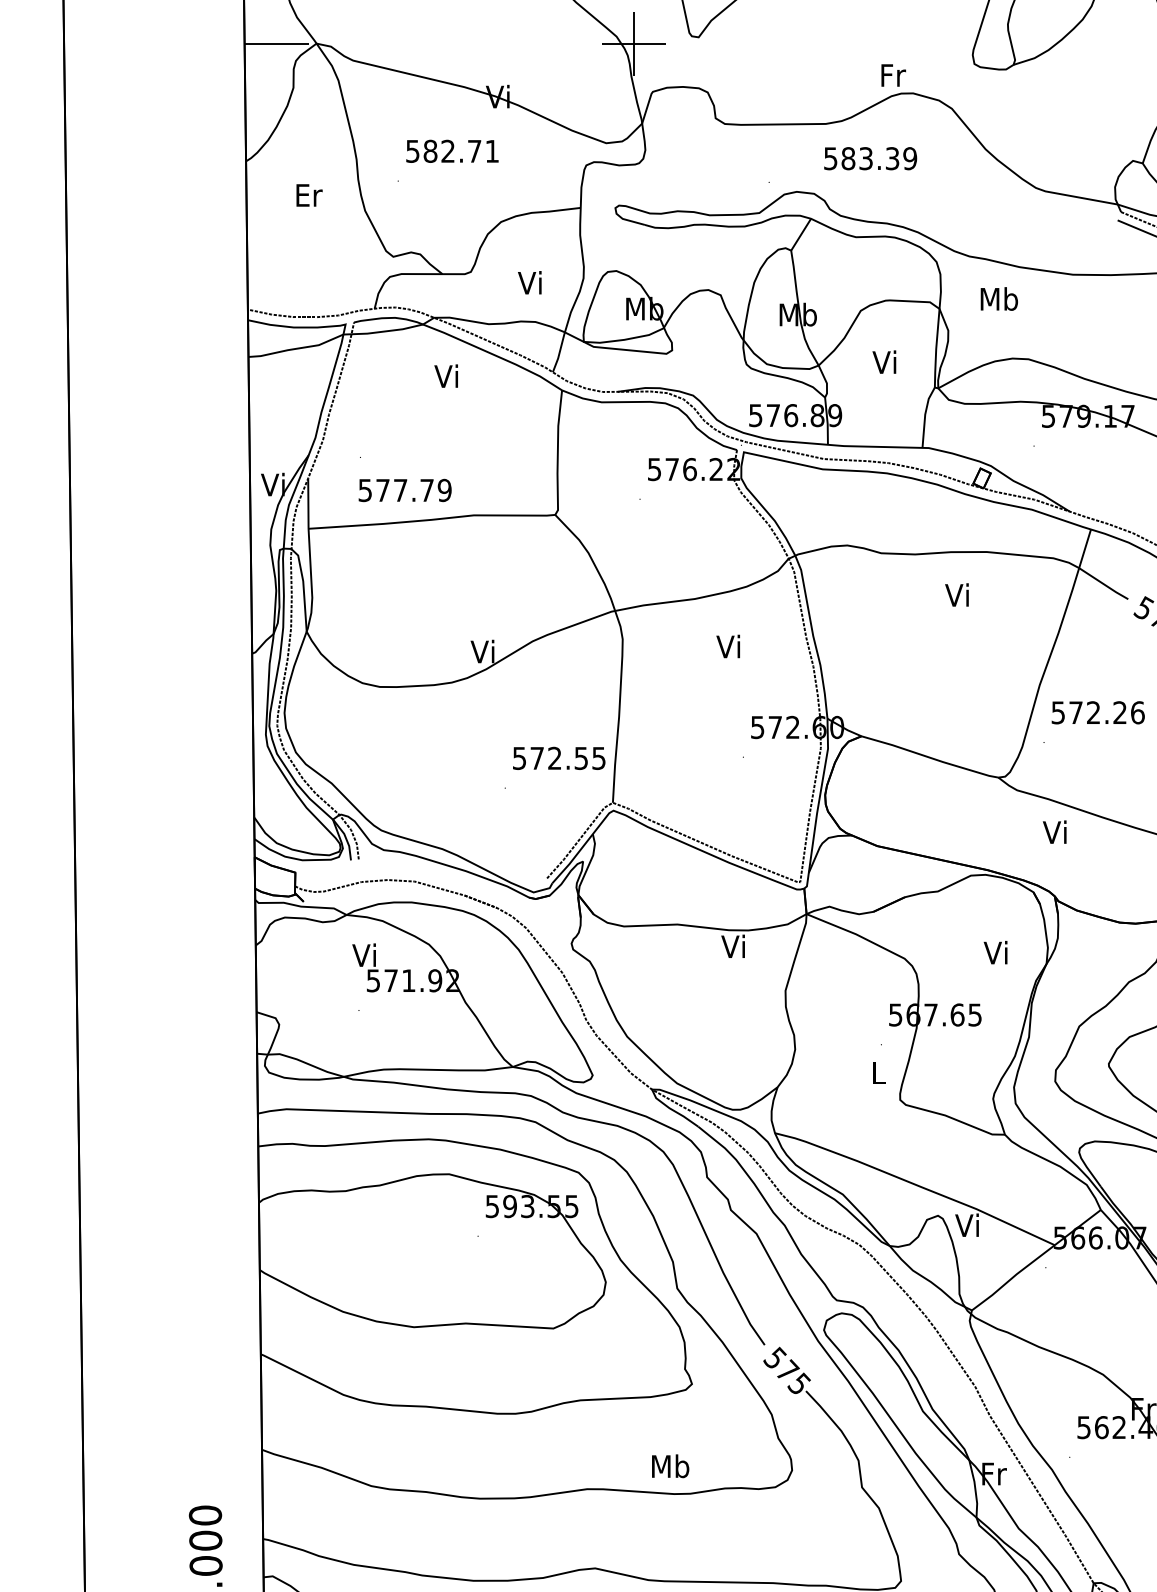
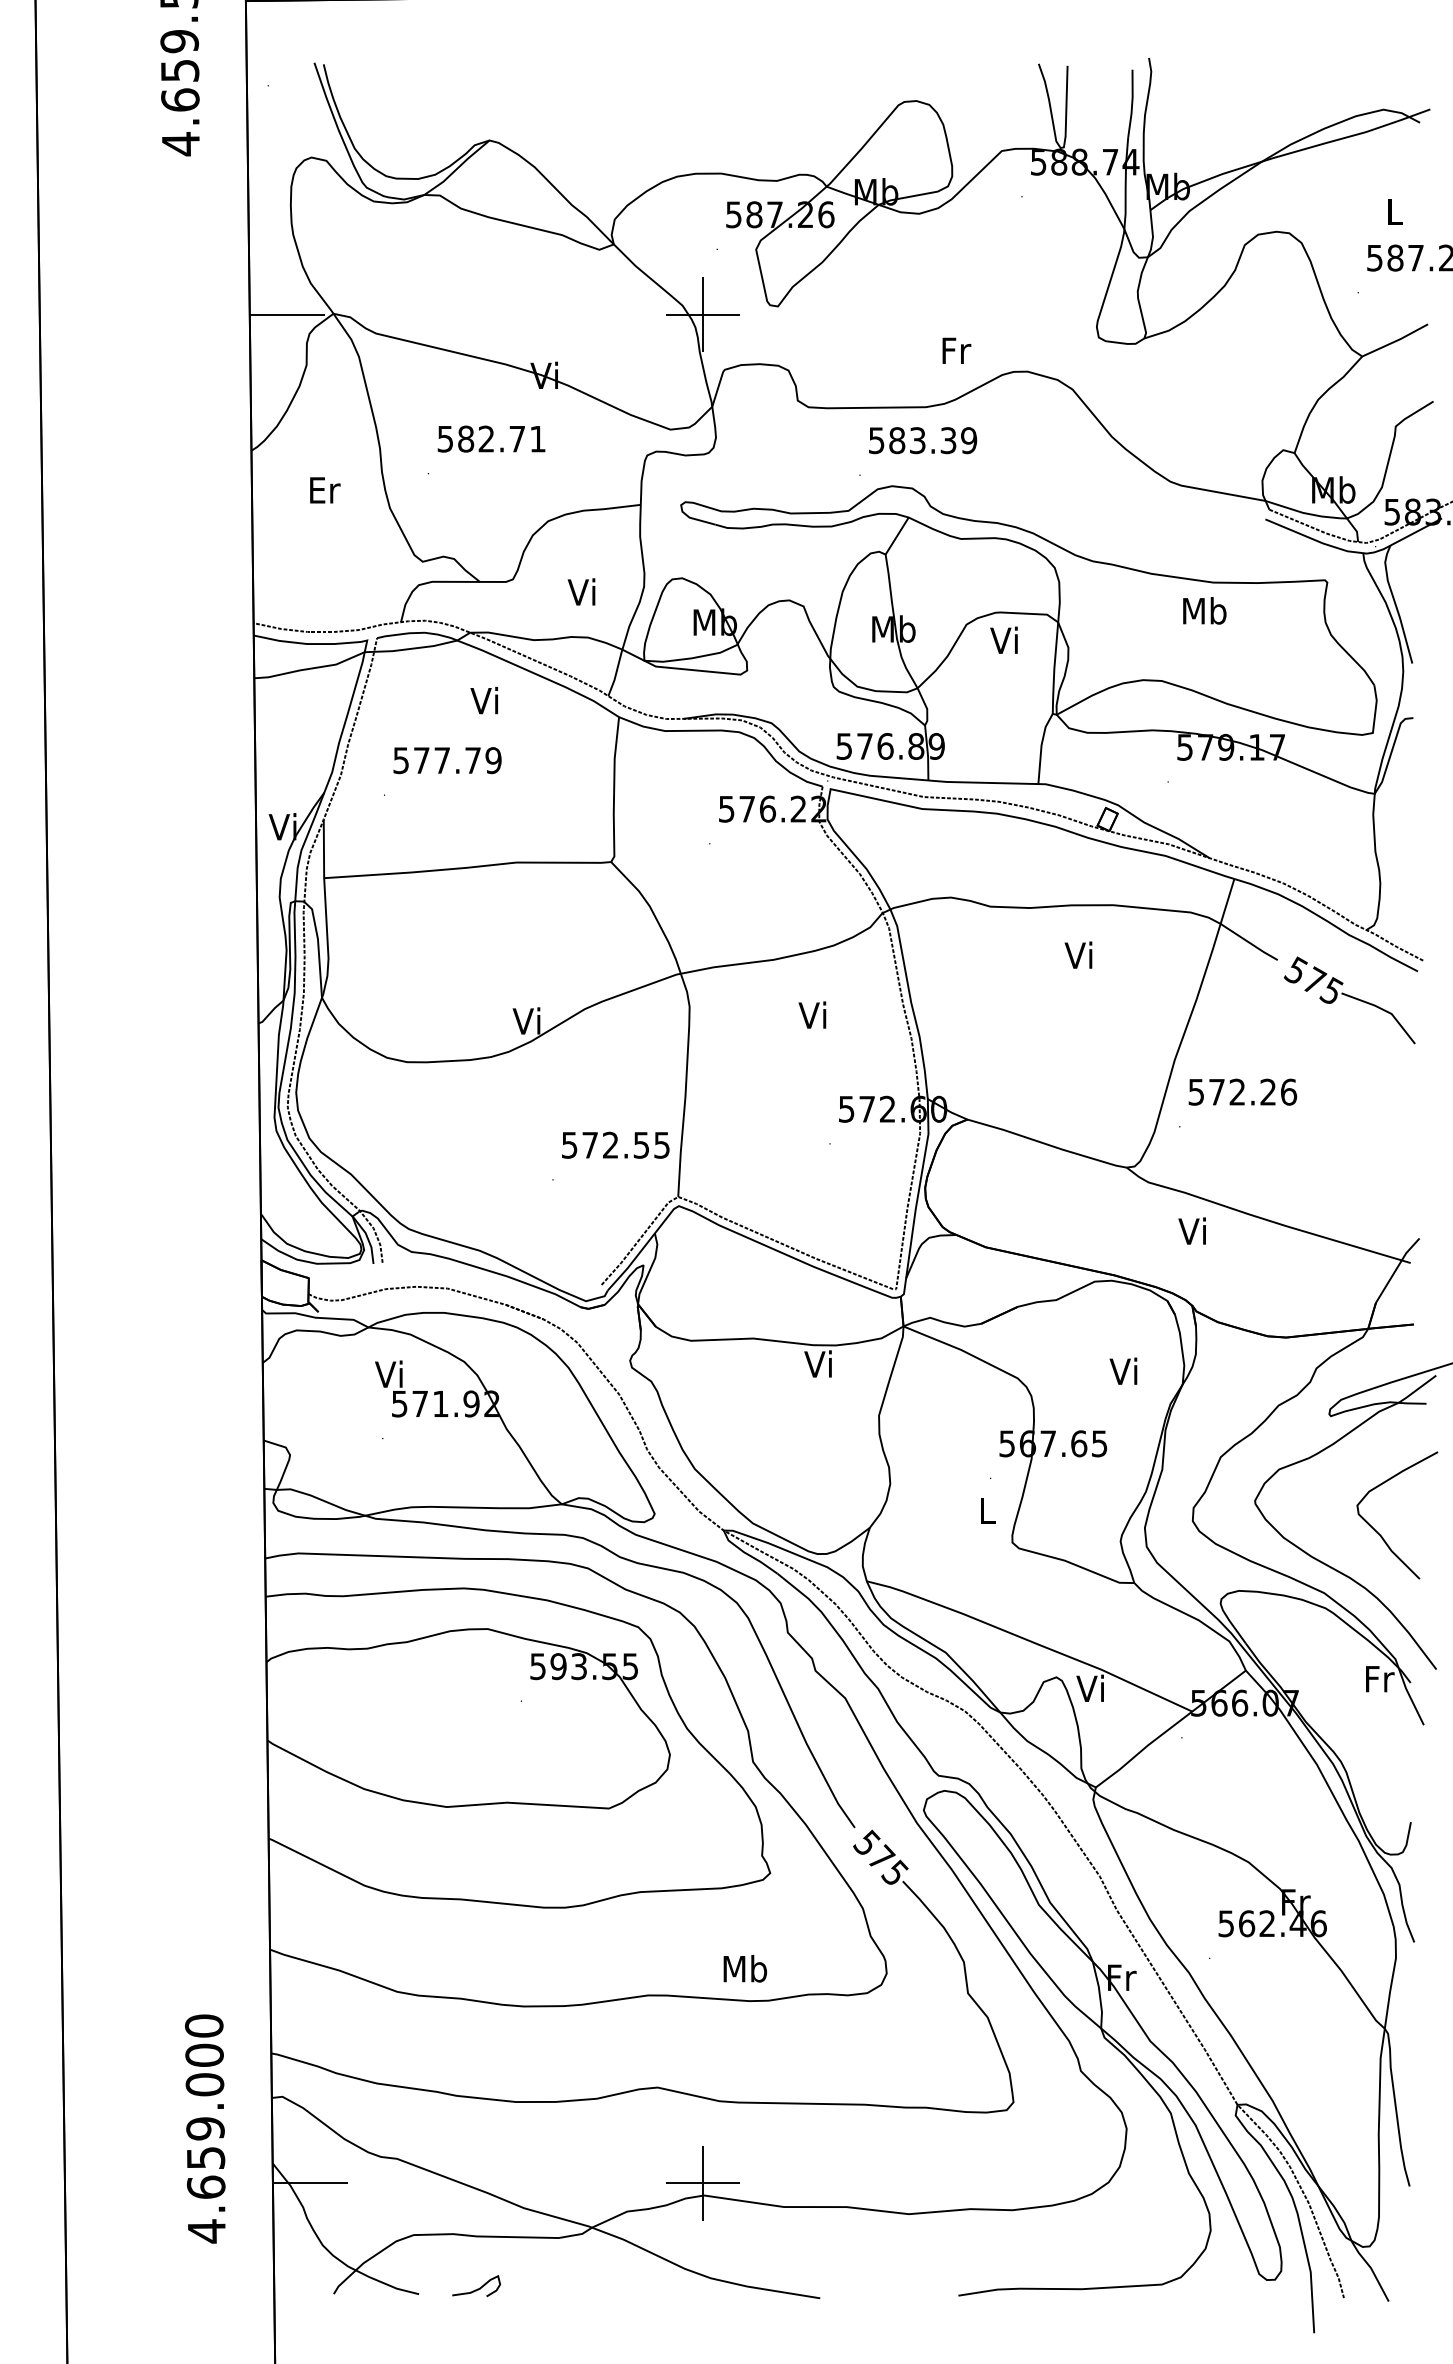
text: (893, 75) -> (956, 350), moved
text: (871, 158) -> (923, 440), moved
text: (999, 298) -> (1204, 610), moved
text: (883, 361) -> (1003, 639), moved
text: (405, 490) -> (447, 760), moved

